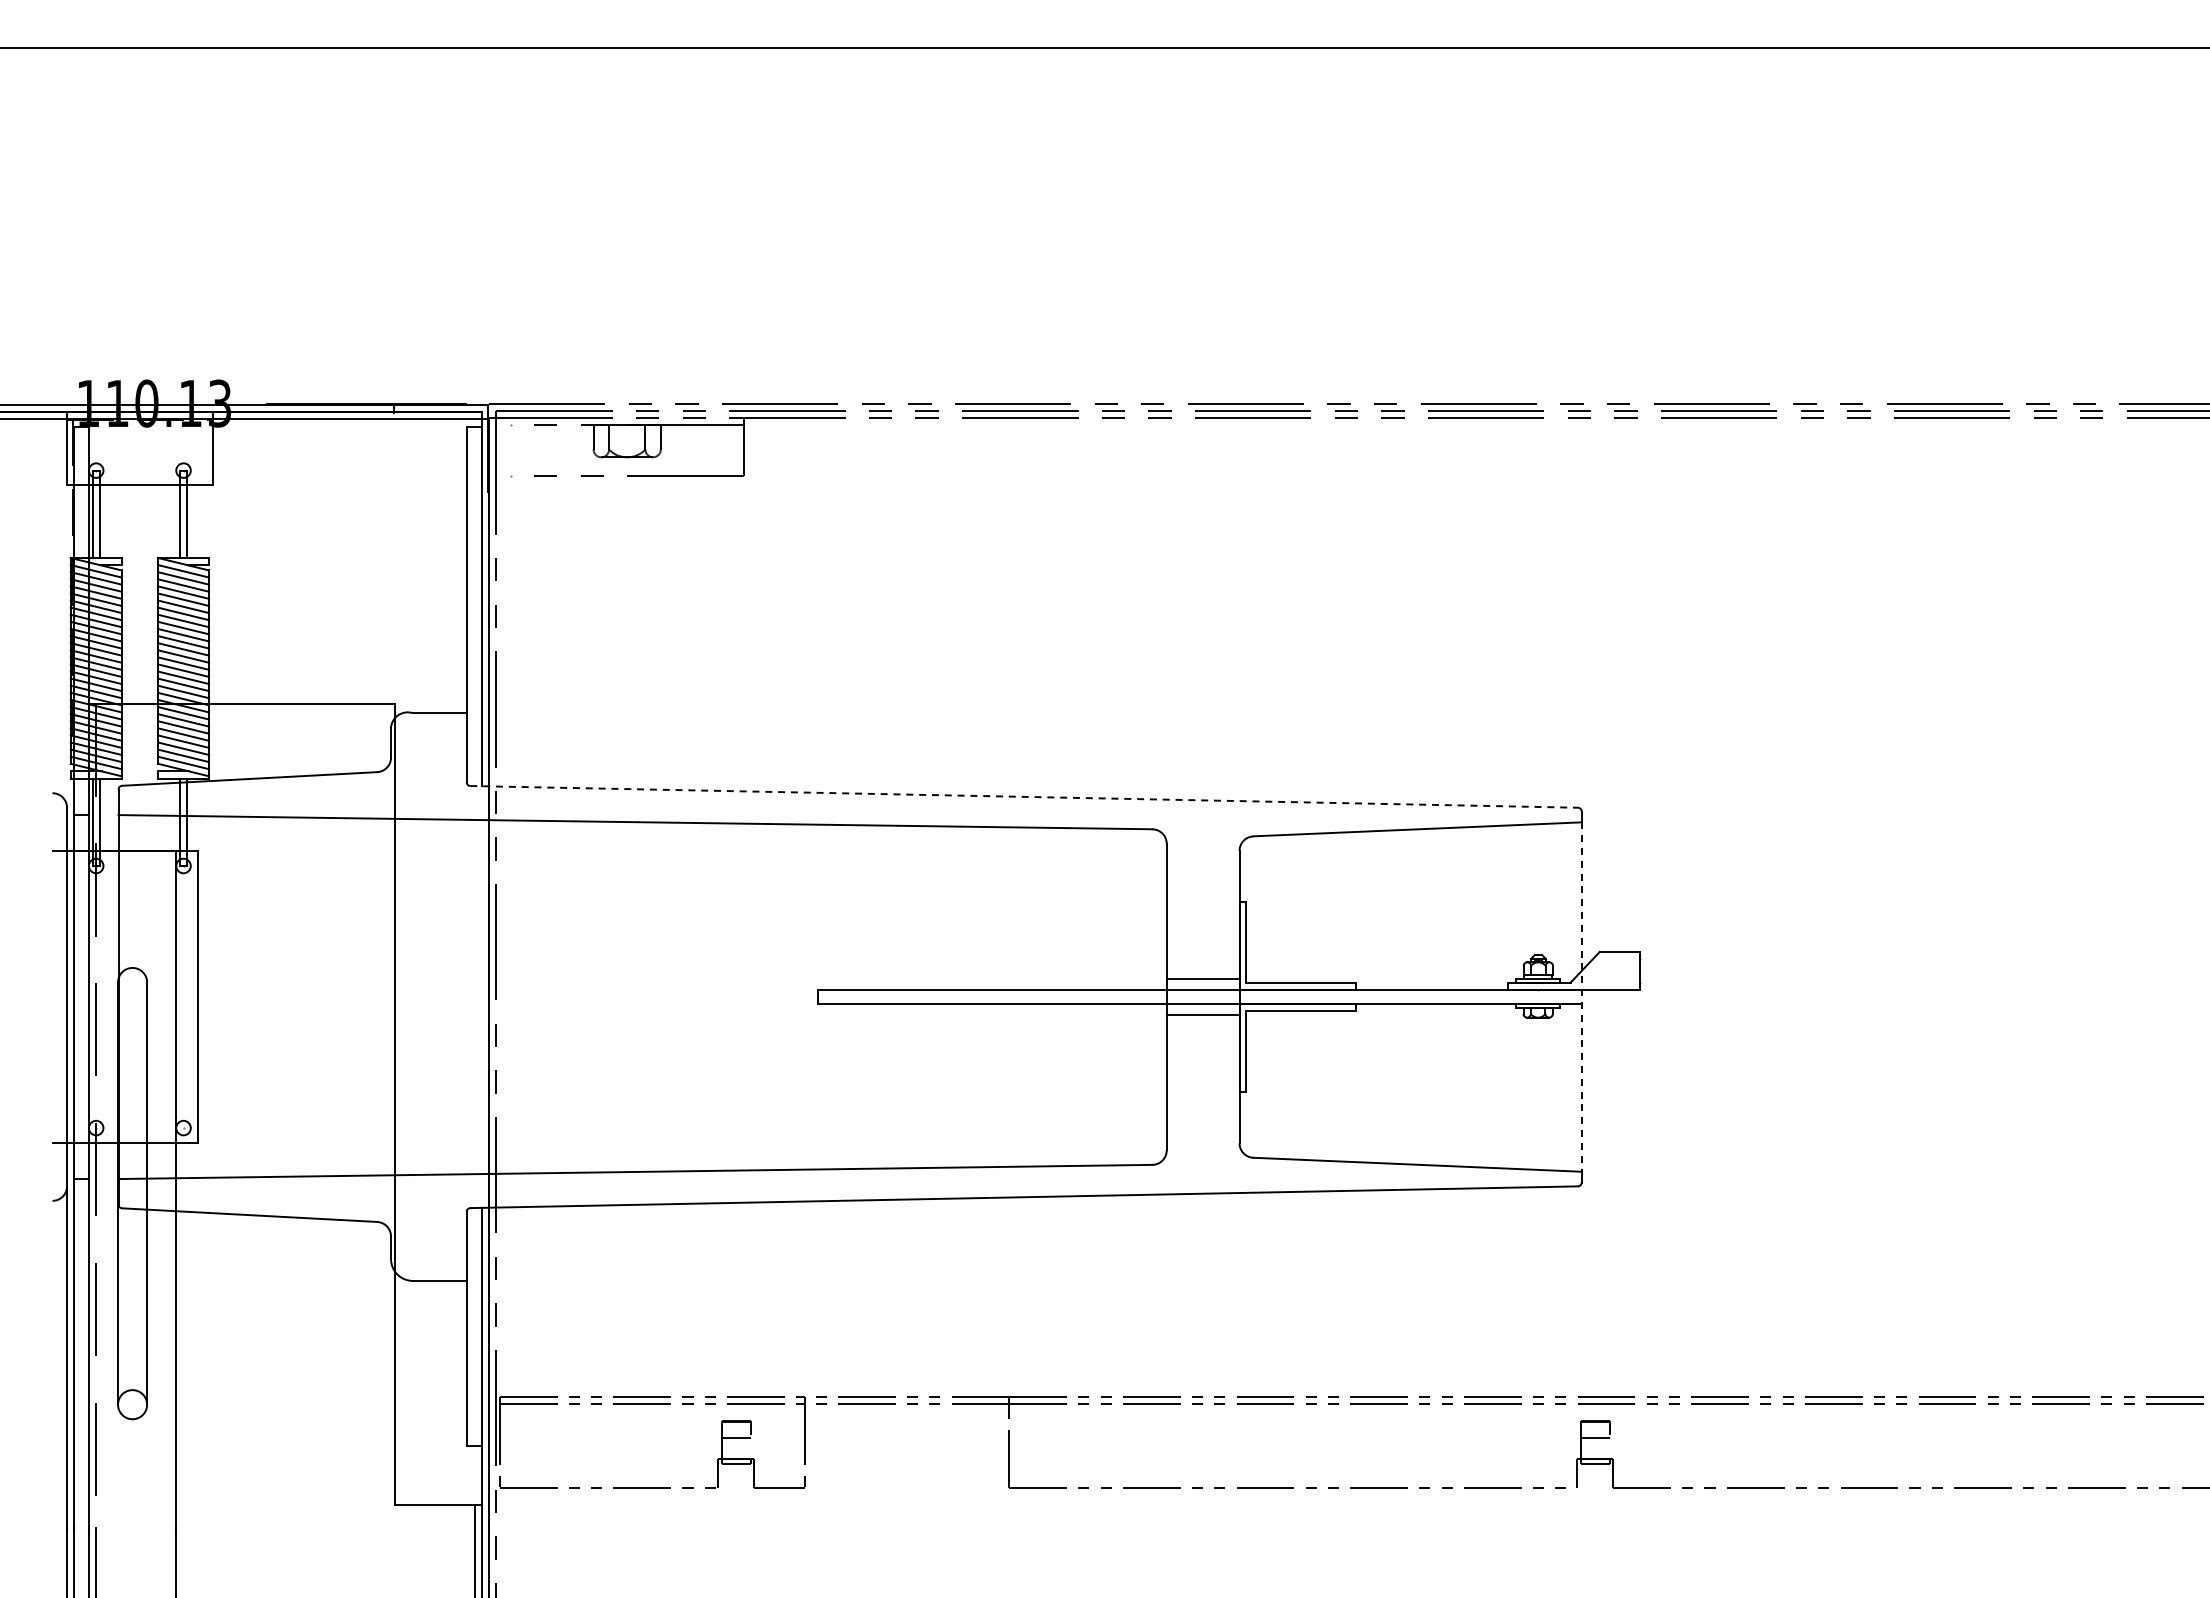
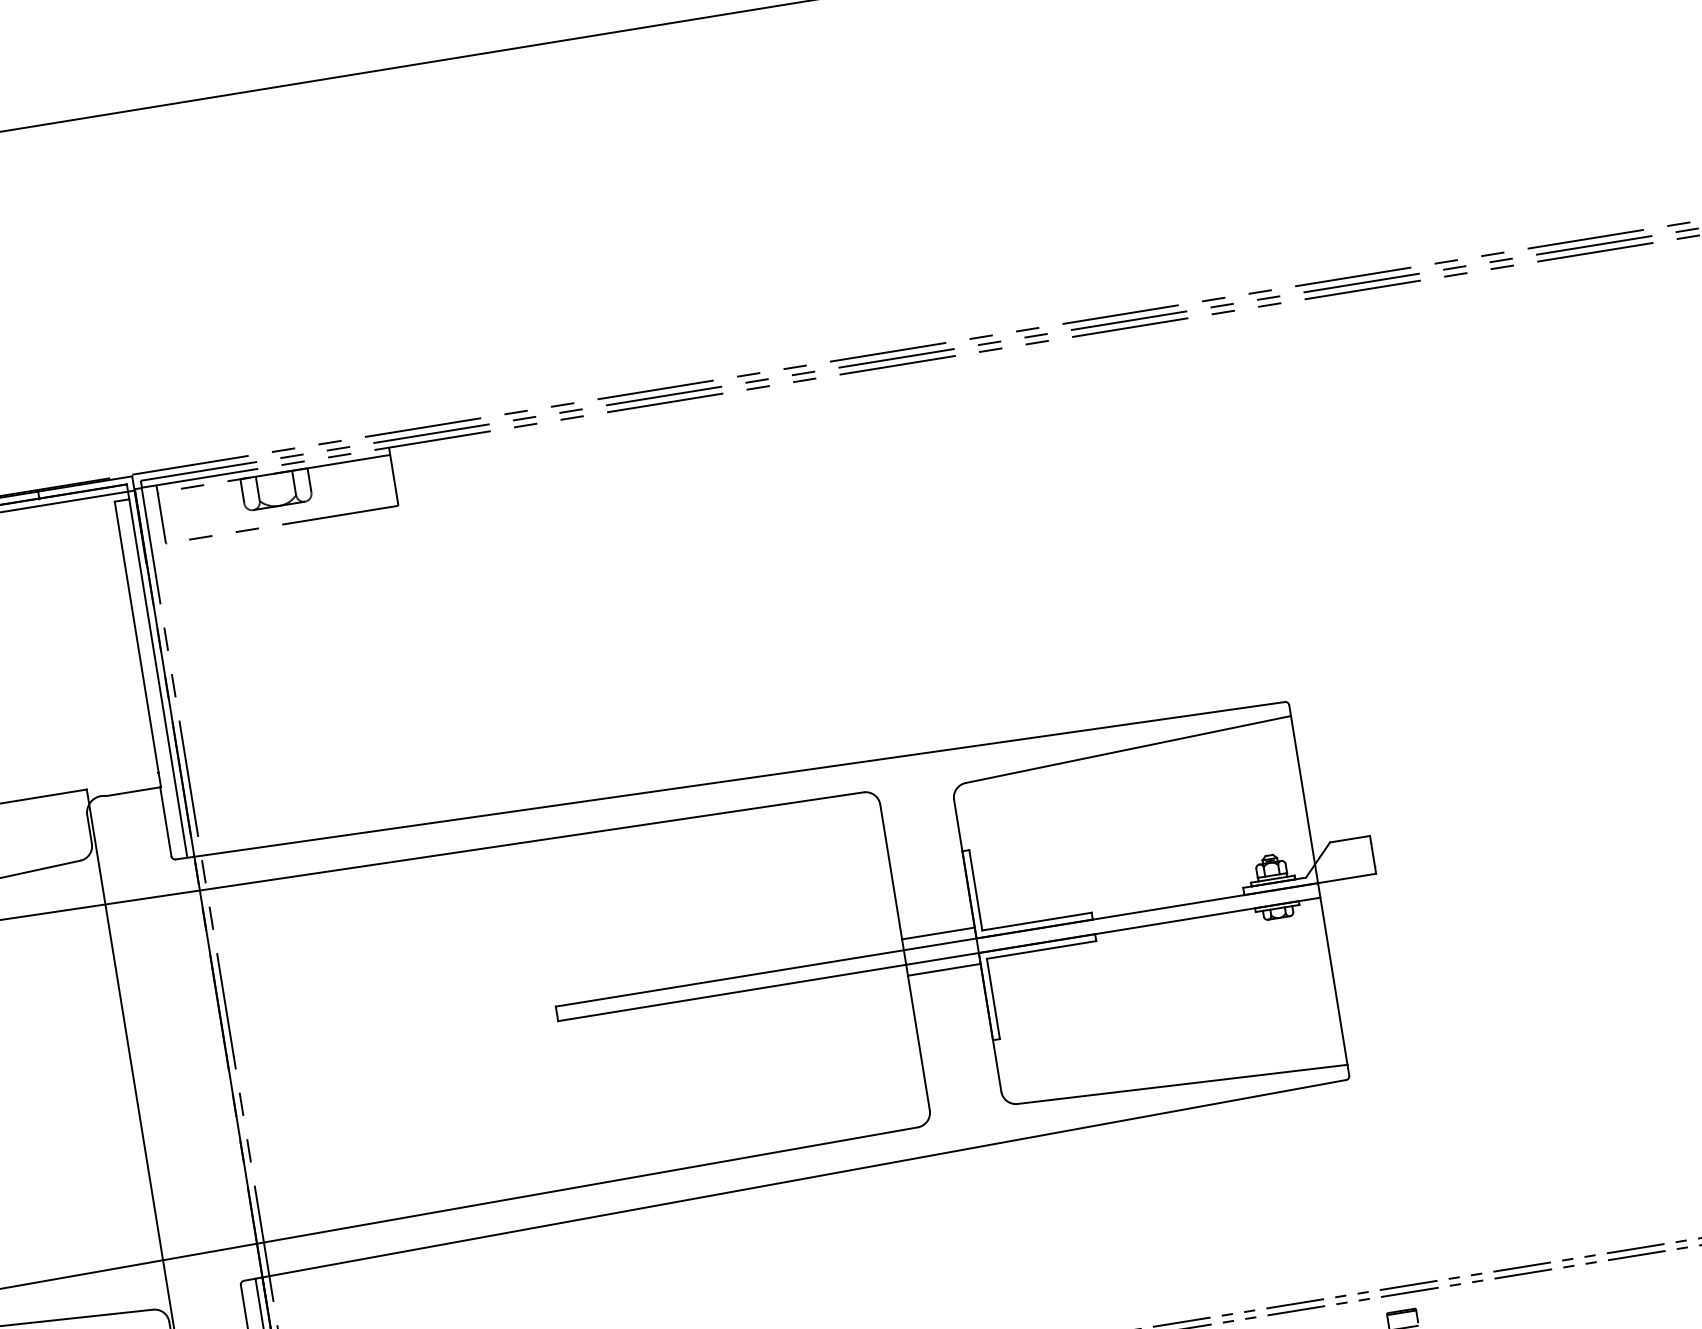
line: (510, 446) -> (160, 514), added
line: (1024, 796) -> (730, 780), dashed -> solid
line: (1581, 997) -> (1319, 890), dashed -> solid

